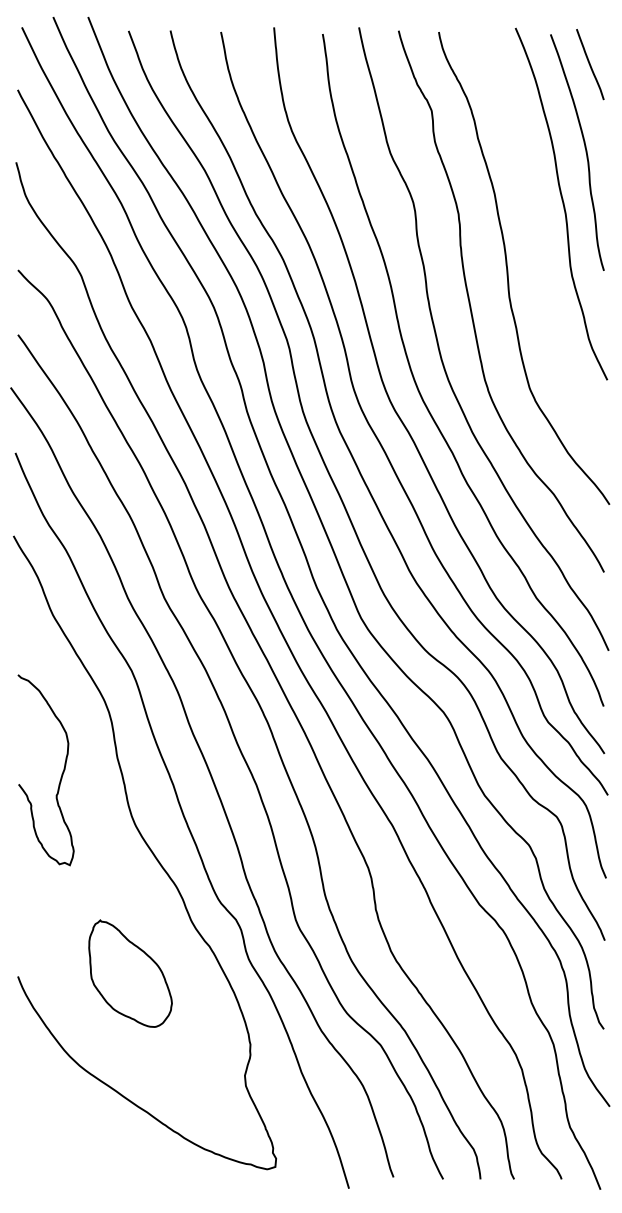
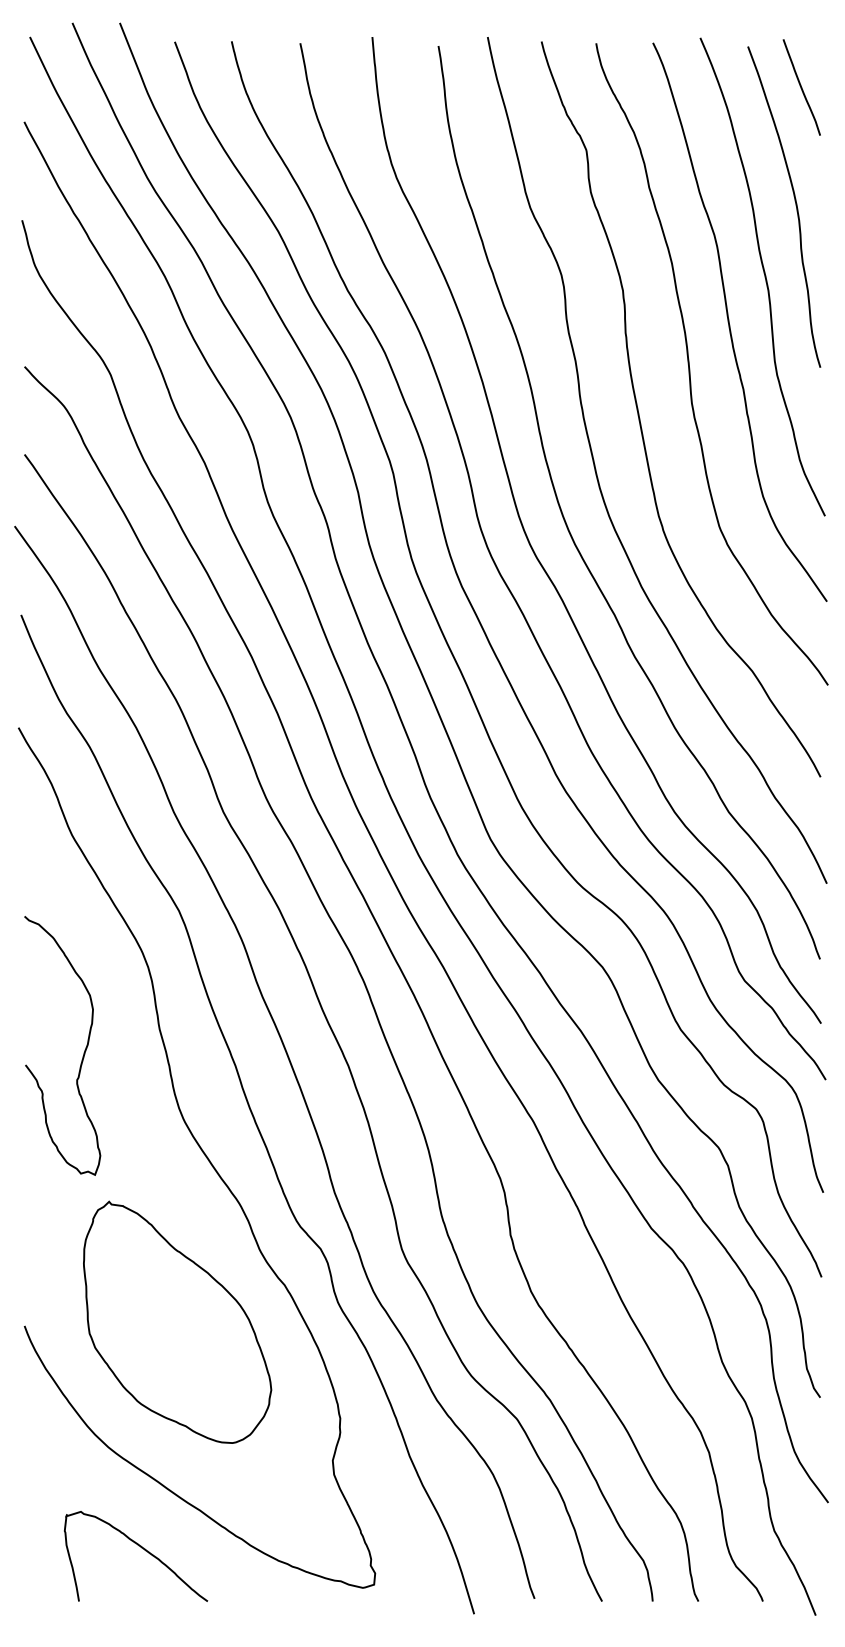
curve: (537, 237) -> (730, 322), added
part: (130, 973) -> (177, 1321), size x1.67
curve: (102, 1139) -> (139, 1547), added

